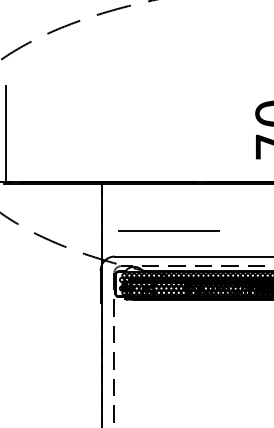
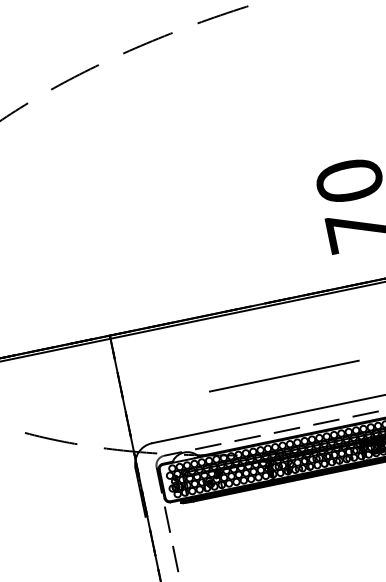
line: (168, 230) -> (283, 375), moved

